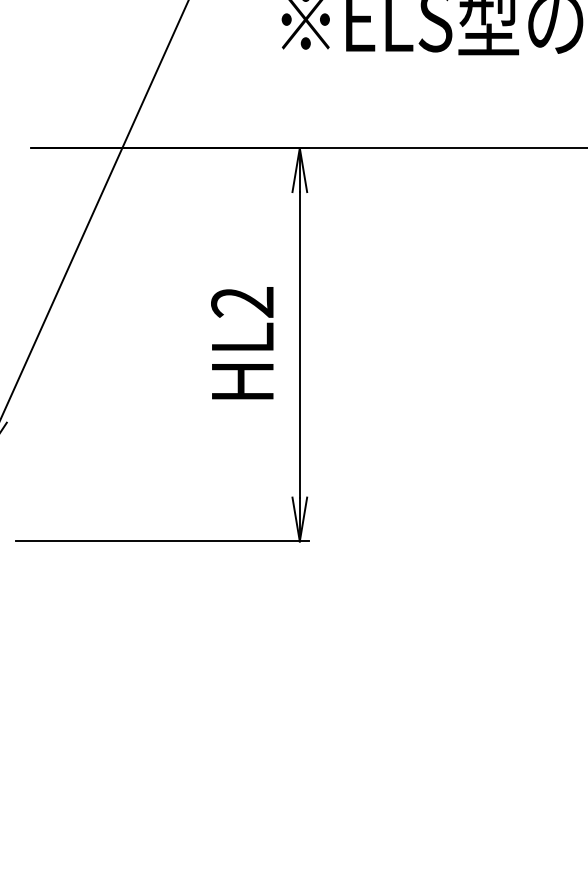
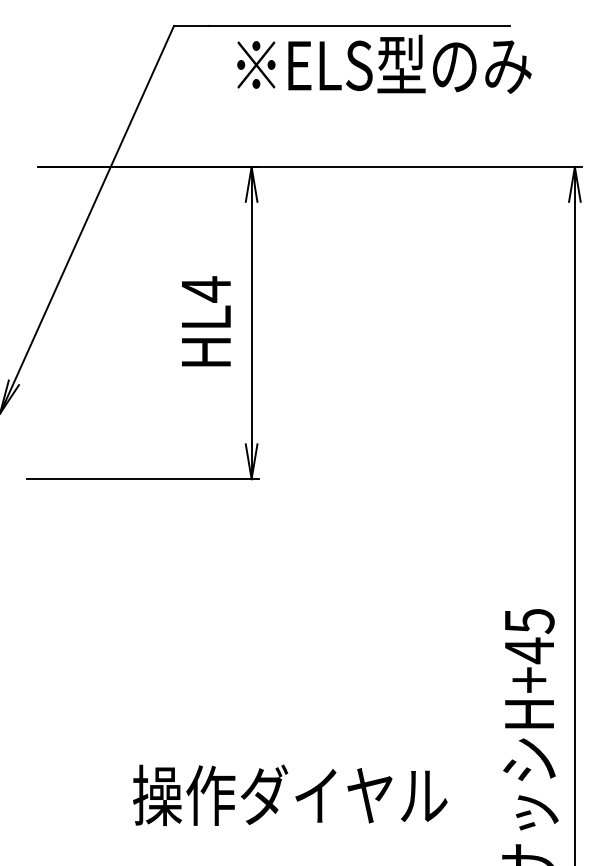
text: (241, 302) -> (205, 289), HL2 -> HL4

